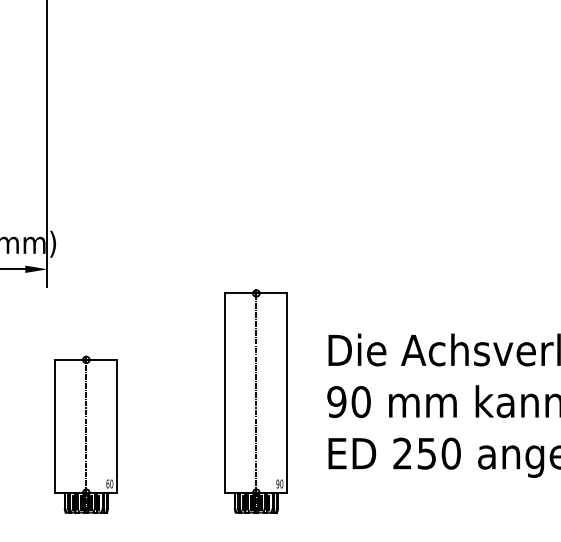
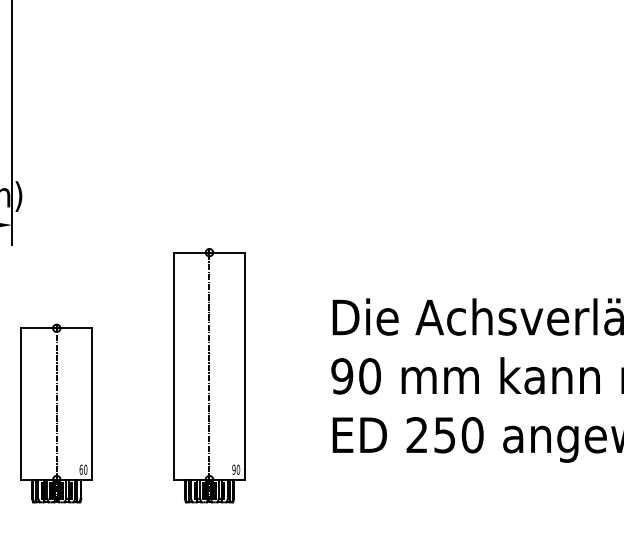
part: (255, 401) -> (208, 375), moved

